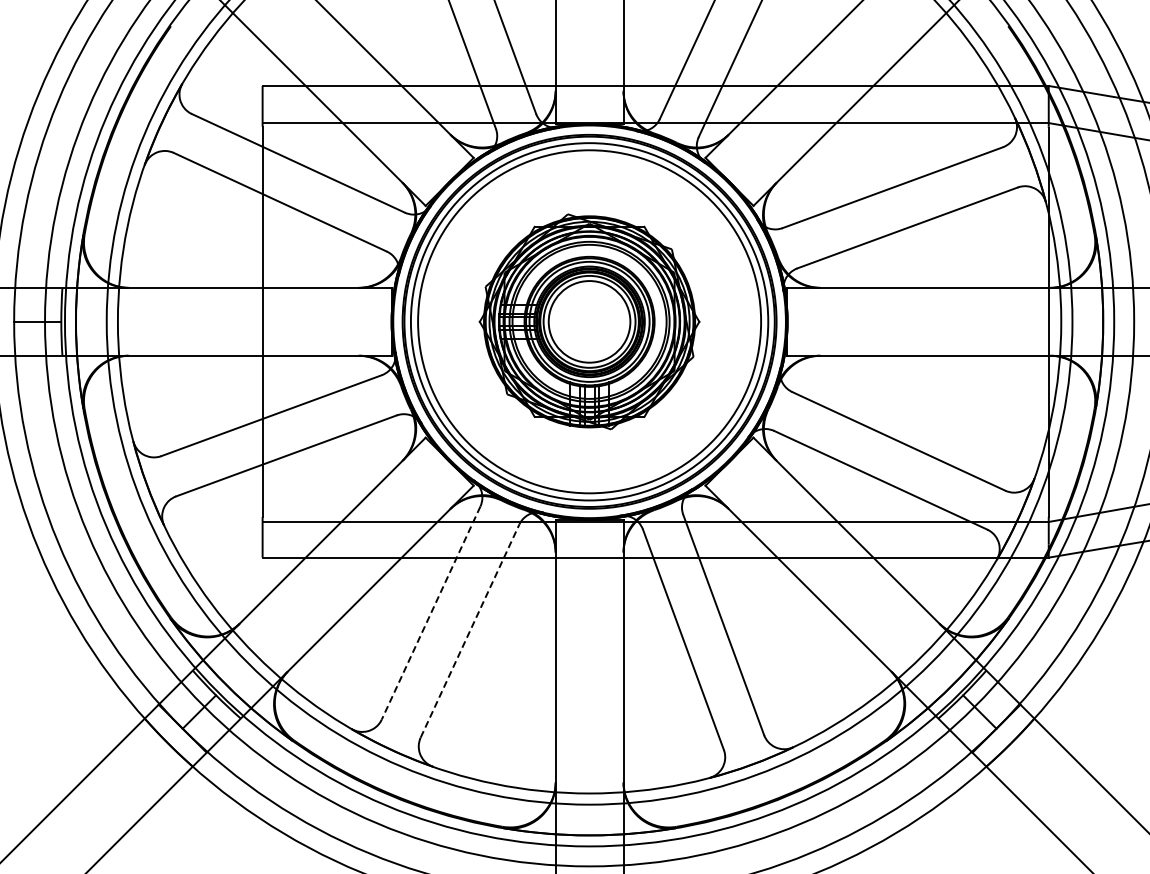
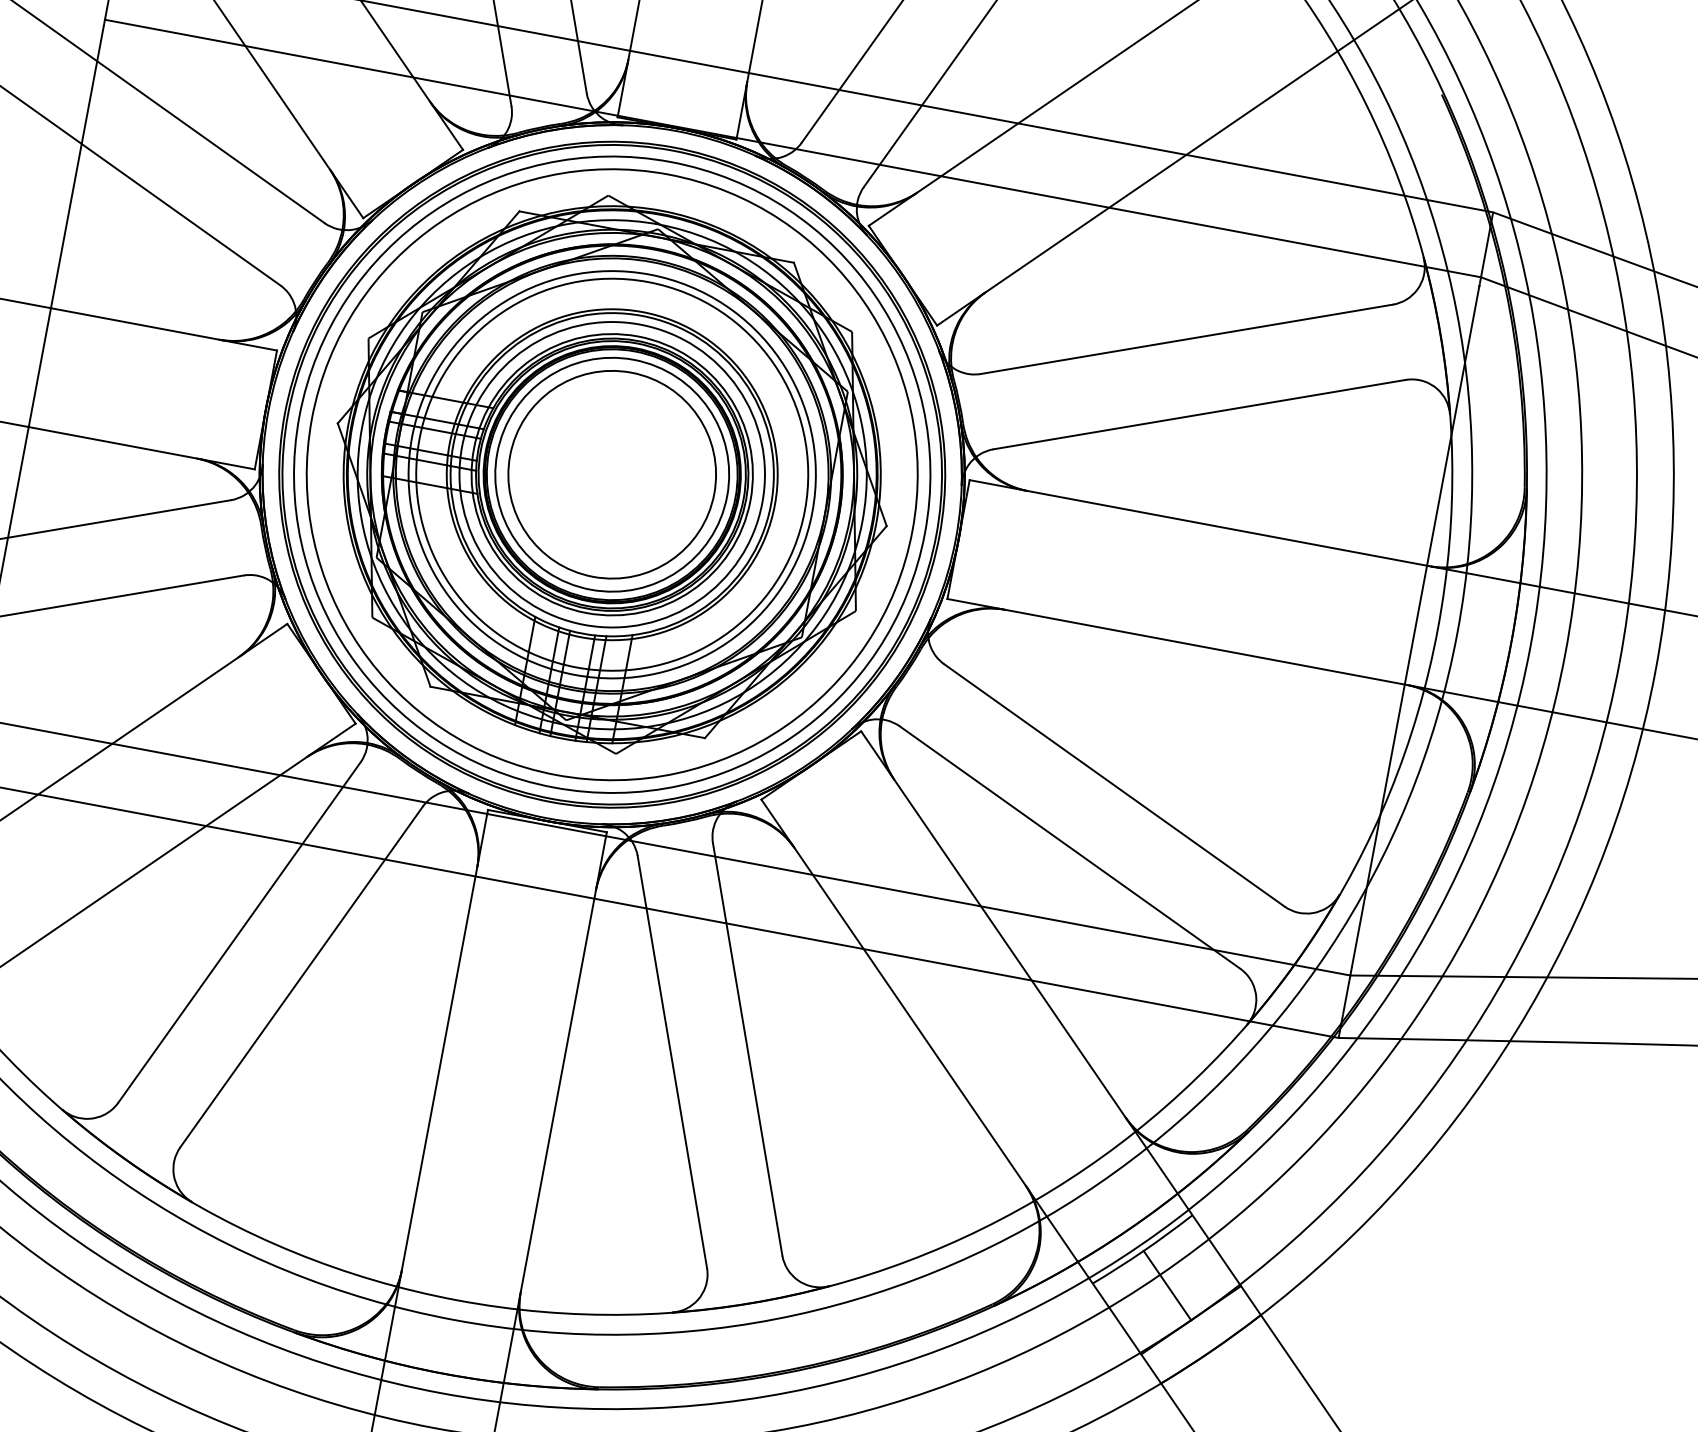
part: (589, 321) -> (612, 474), size x1.43
line: (430, 613) -> (238, 933), dashed -> solid
line: (470, 630) -> (302, 976), dashed -> solid

